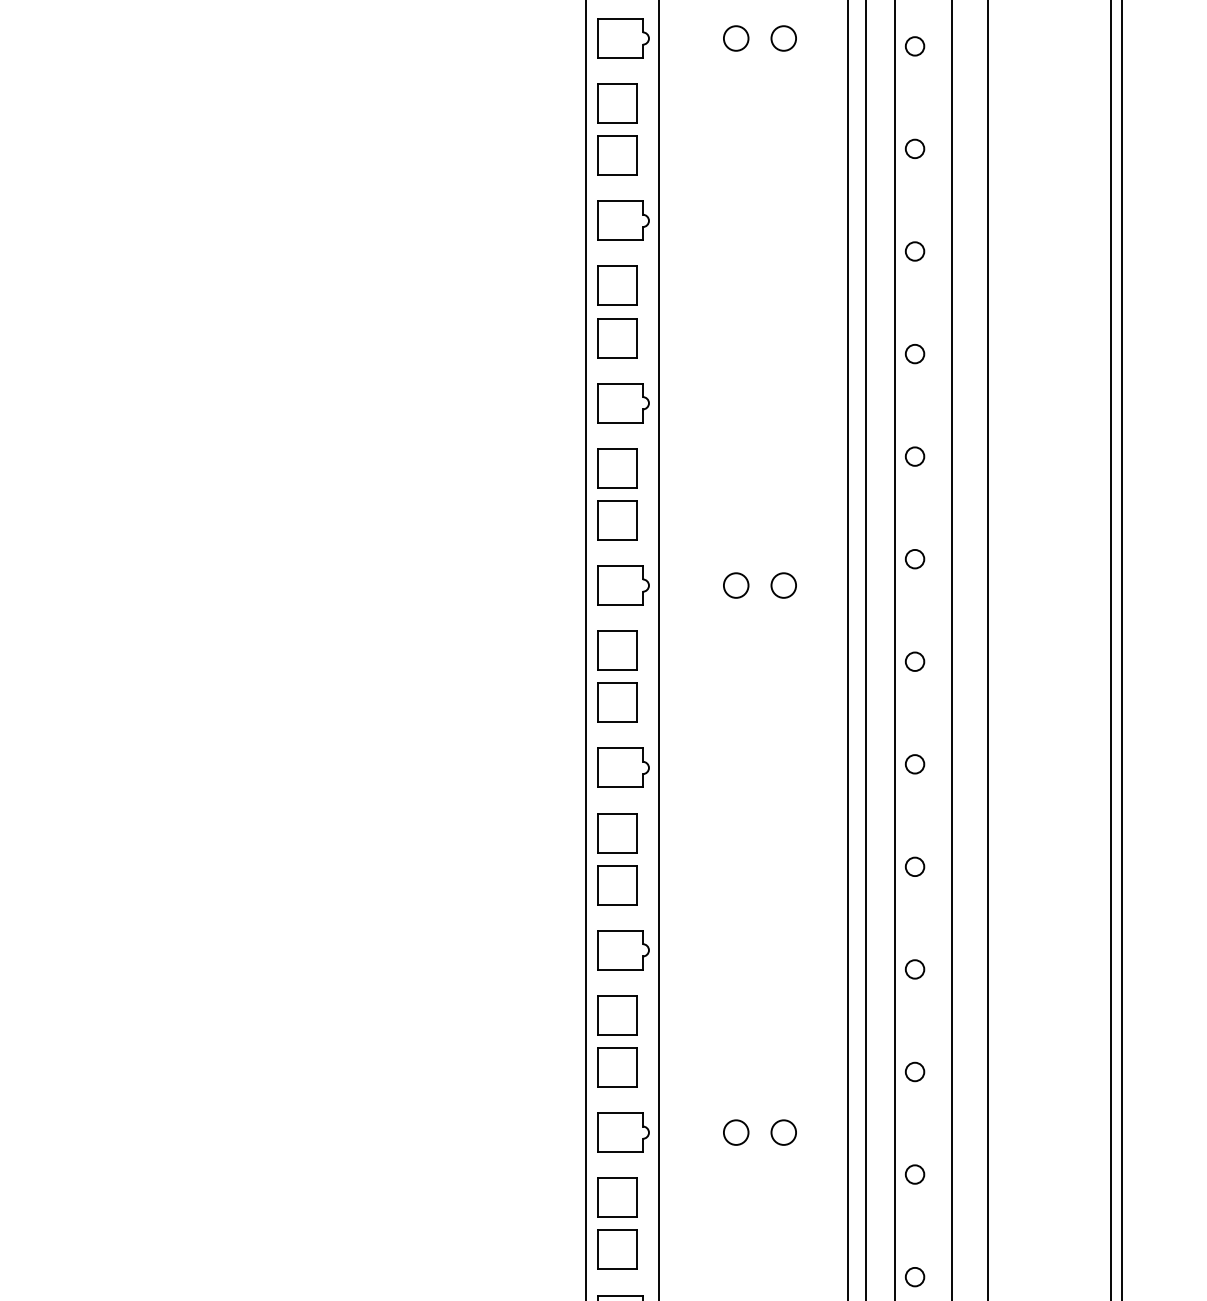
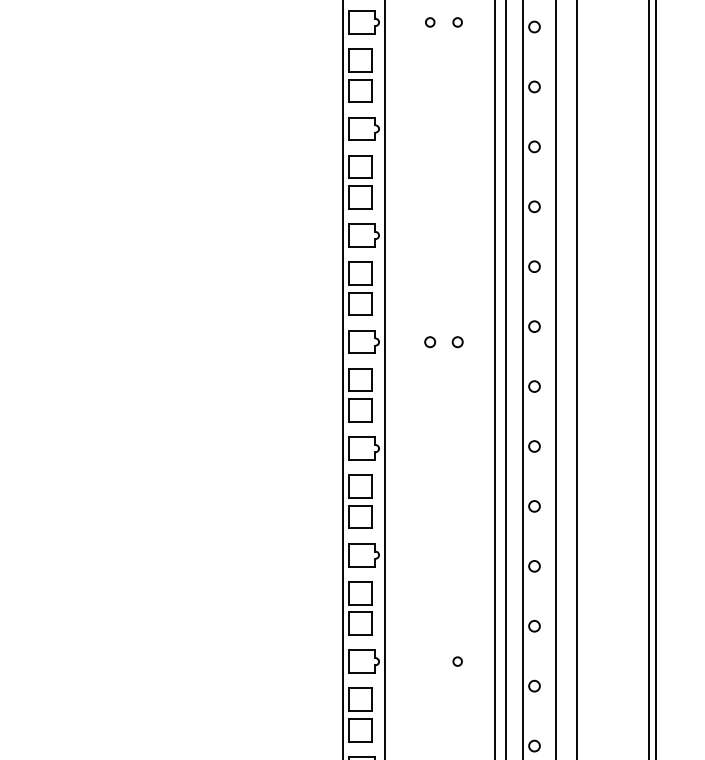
circle: (737, 38) -> (430, 22), size x0.6
circle: (783, 38) -> (457, 22), size x0.6
circle: (737, 586) -> (430, 342), size x0.7
circle: (783, 586) -> (457, 342), size x0.7
circle: (737, 1132) -> (430, 661), removed
circle: (783, 1132) -> (457, 661), size x0.6

